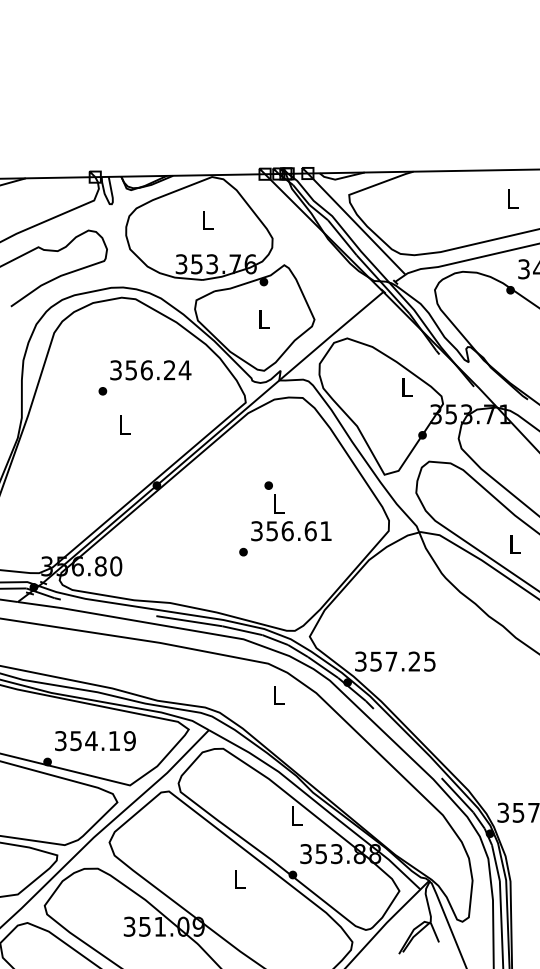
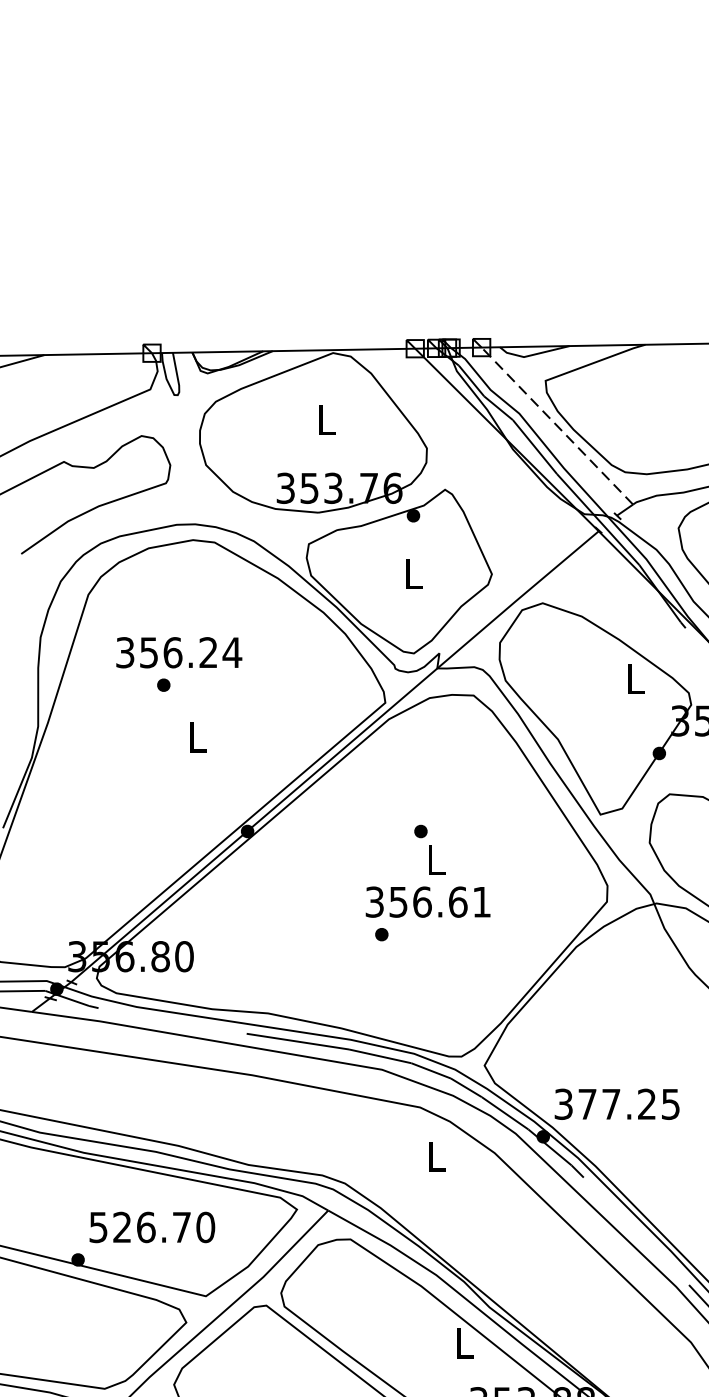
line: (356, 223) -> (557, 425), solid -> dashed
text: (150, 370) -> (178, 652), moved
text: (291, 531) -> (428, 902), moved
text: (375, 661) -> (586, 1104), 357.25 -> 377.25
text: (95, 741) -> (152, 1228), 354.19 -> 526.70

